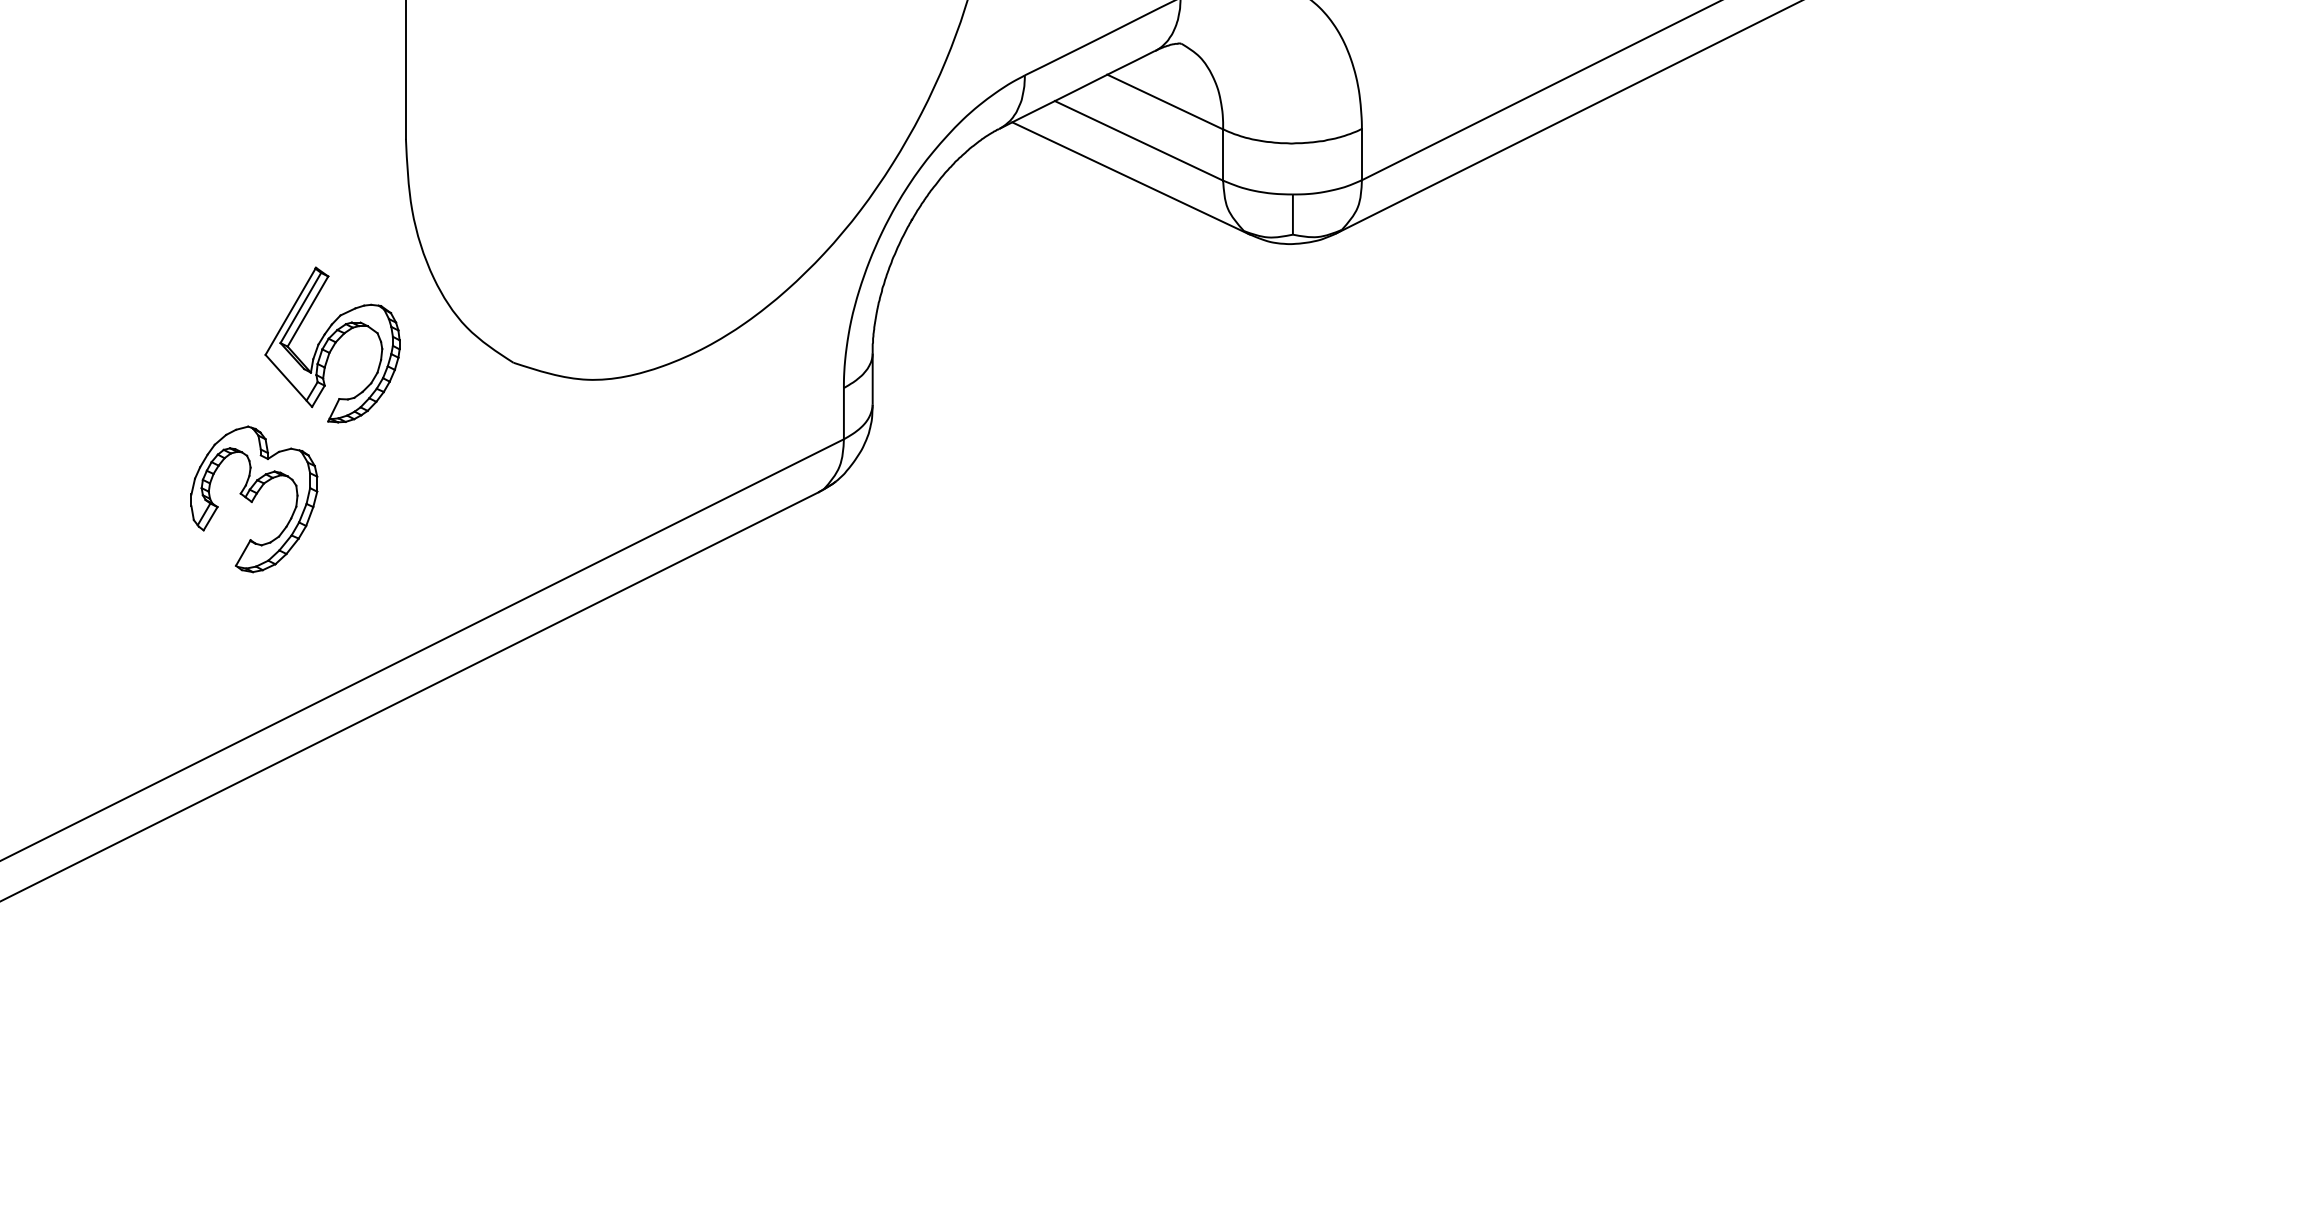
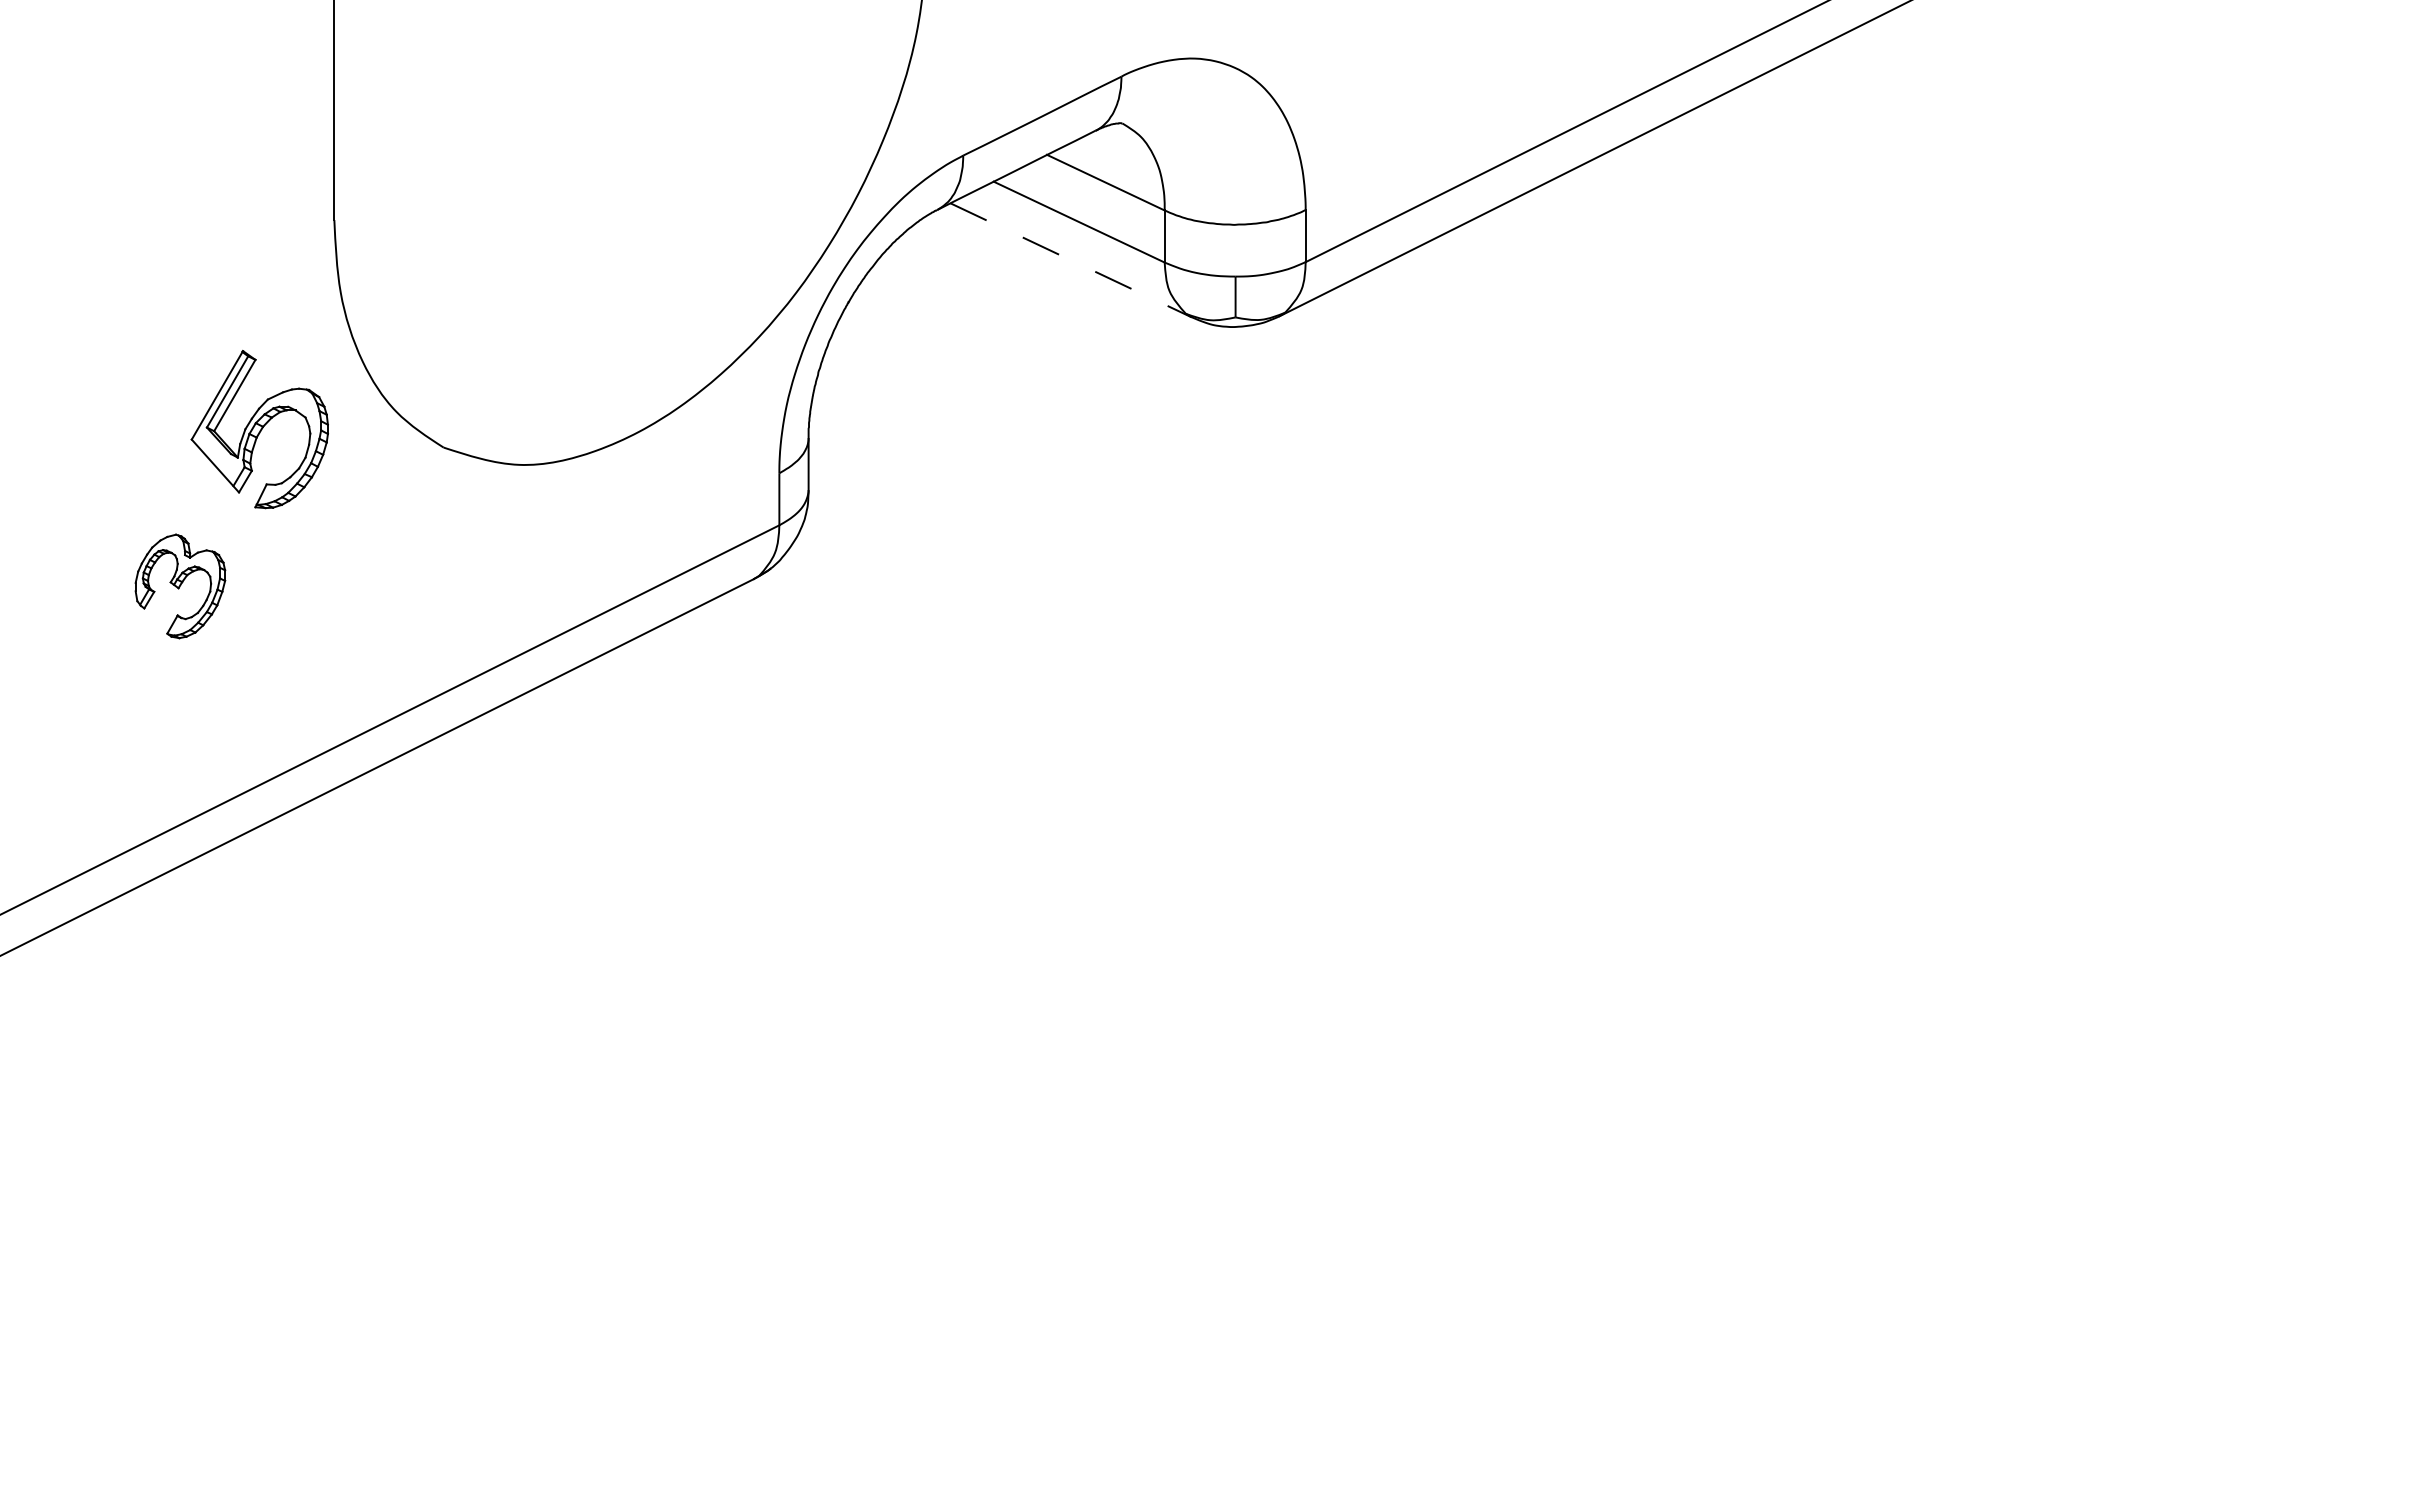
line: (1131, 178) -> (1071, 260), solid -> dashed
part: (254, 499) -> (180, 586), size x0.7

